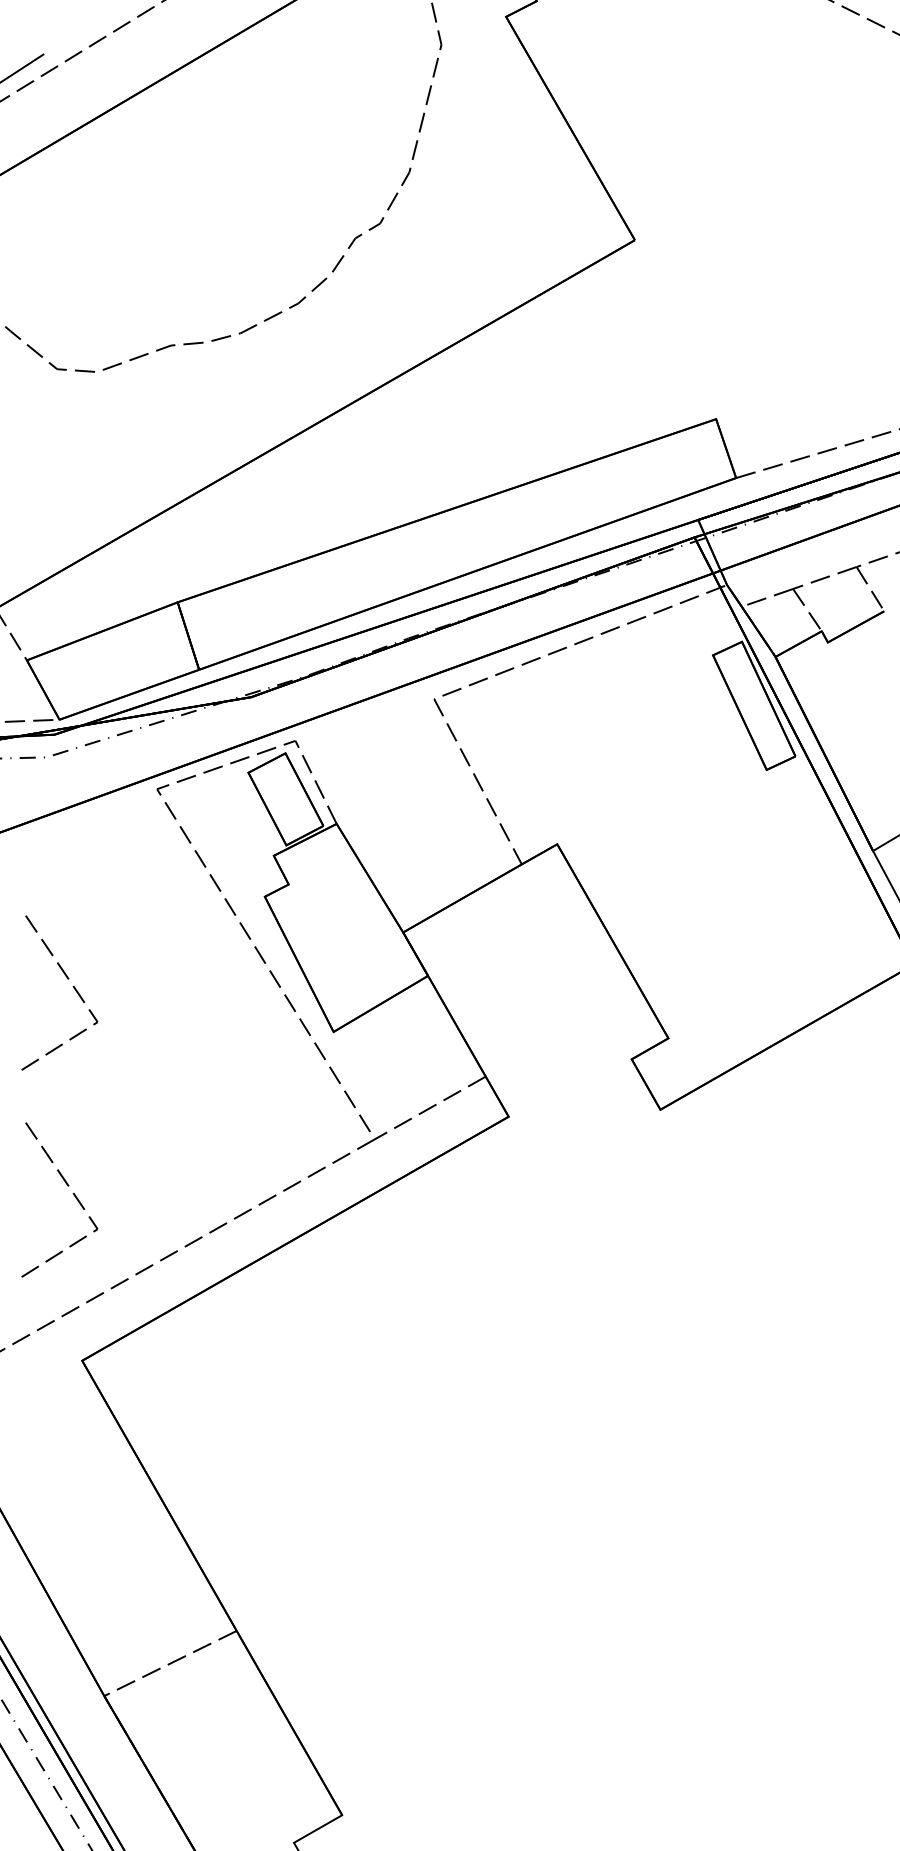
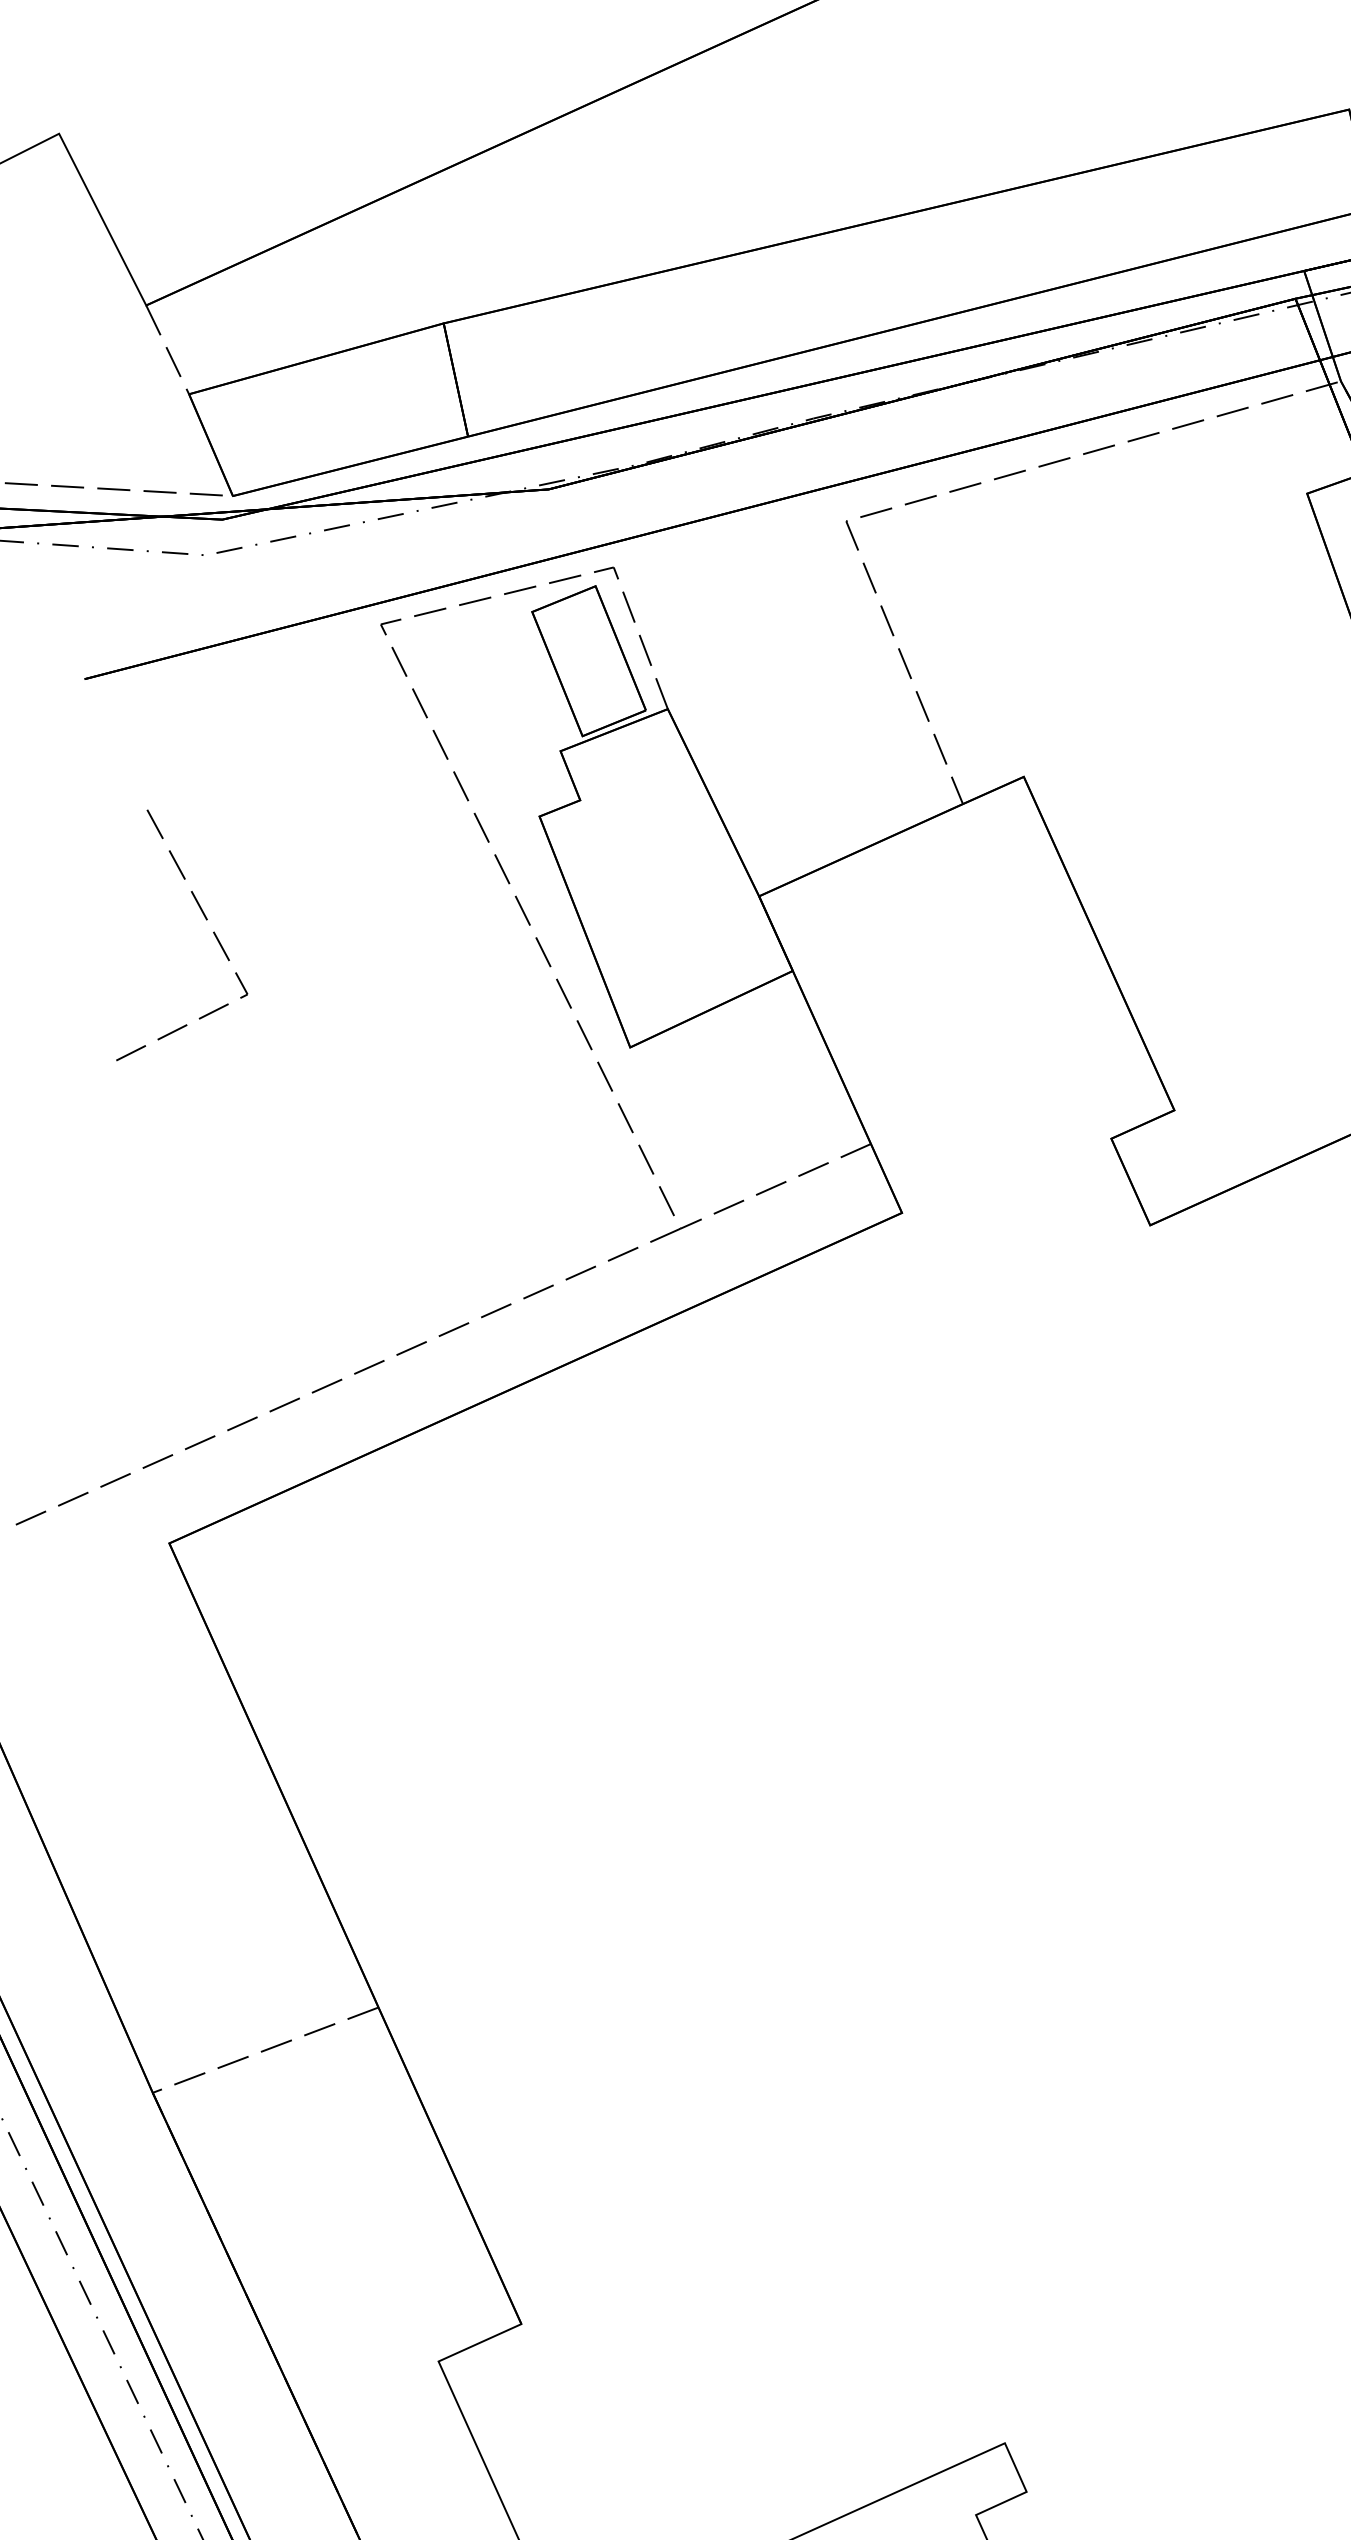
line: (72, 1193) -> (179, 1269), removed

